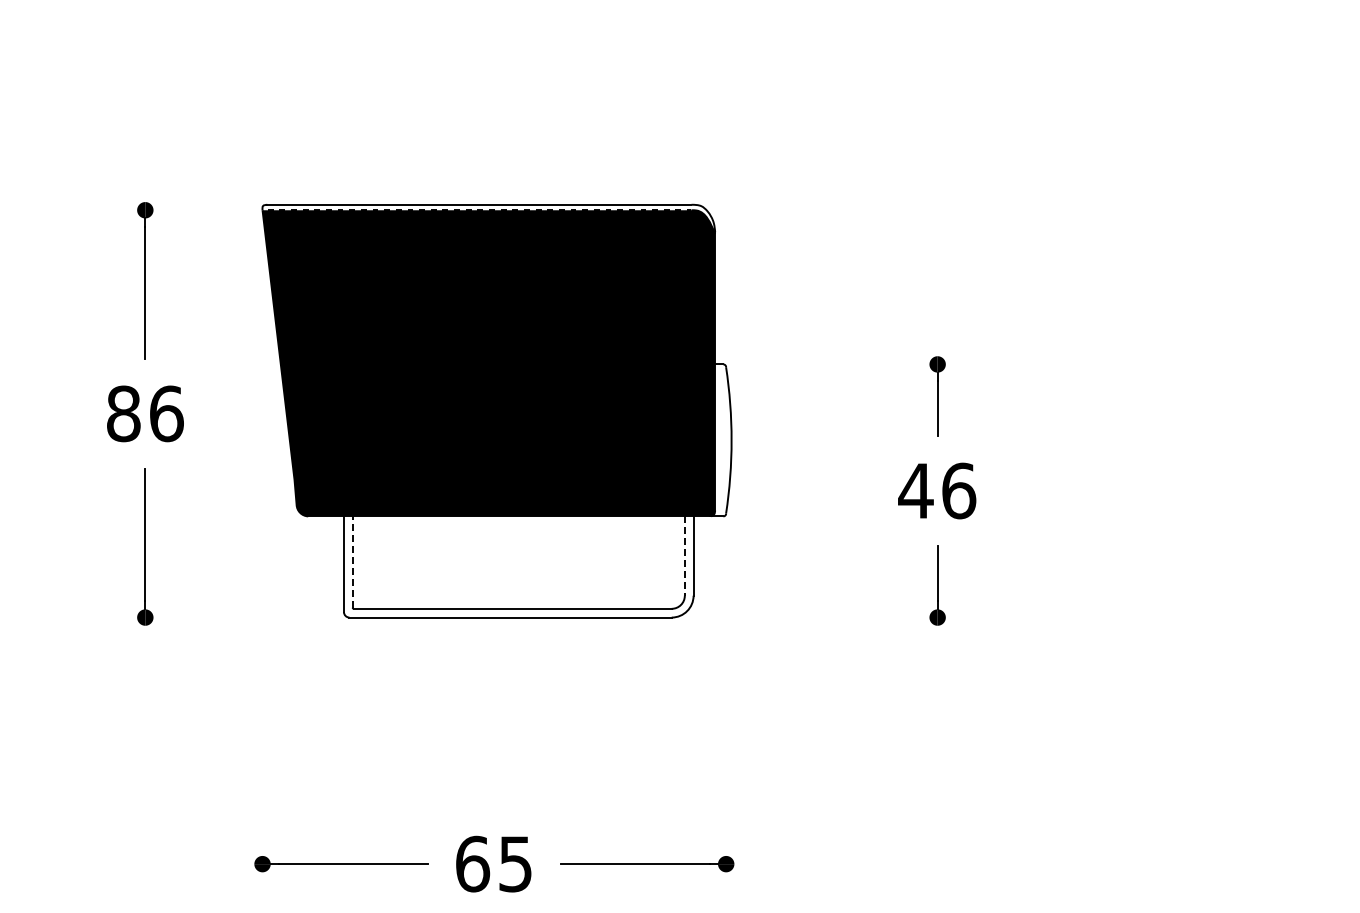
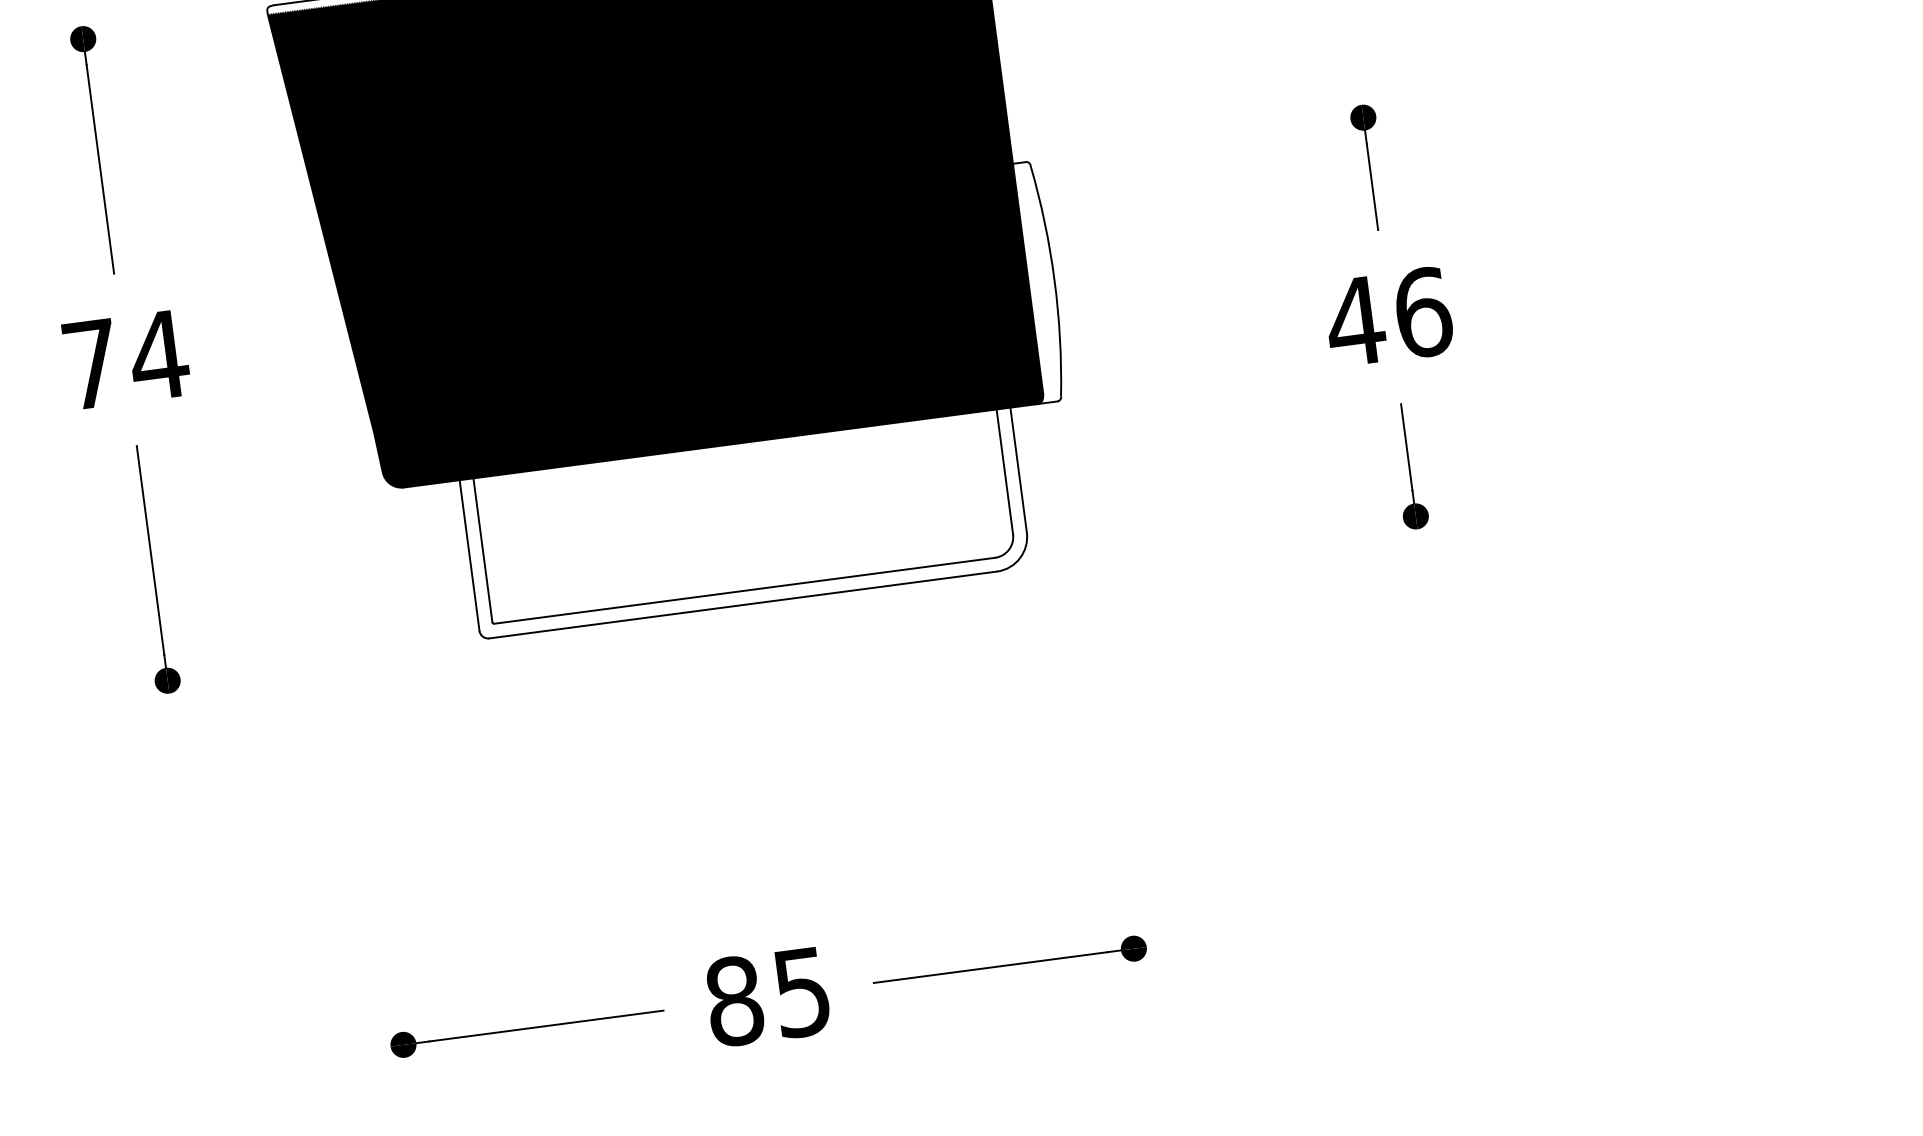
text: (145, 413) -> (125, 359), 86 -> 74
line: (684, 556) -> (1004, 472), dashed -> solid
line: (352, 562) -> (482, 551), dashed -> solid
text: (473, 863) -> (735, 1000), 65 -> 85

